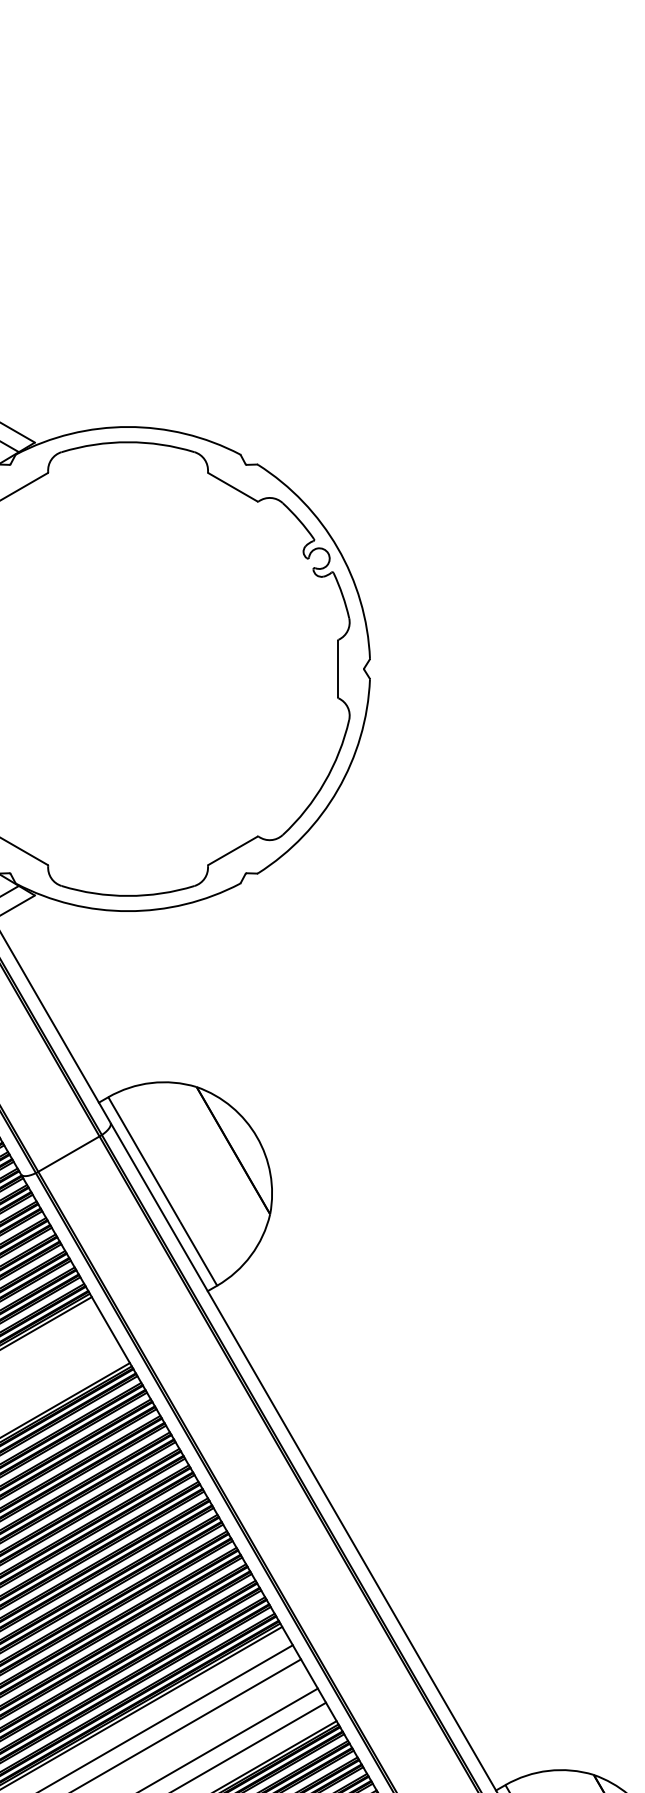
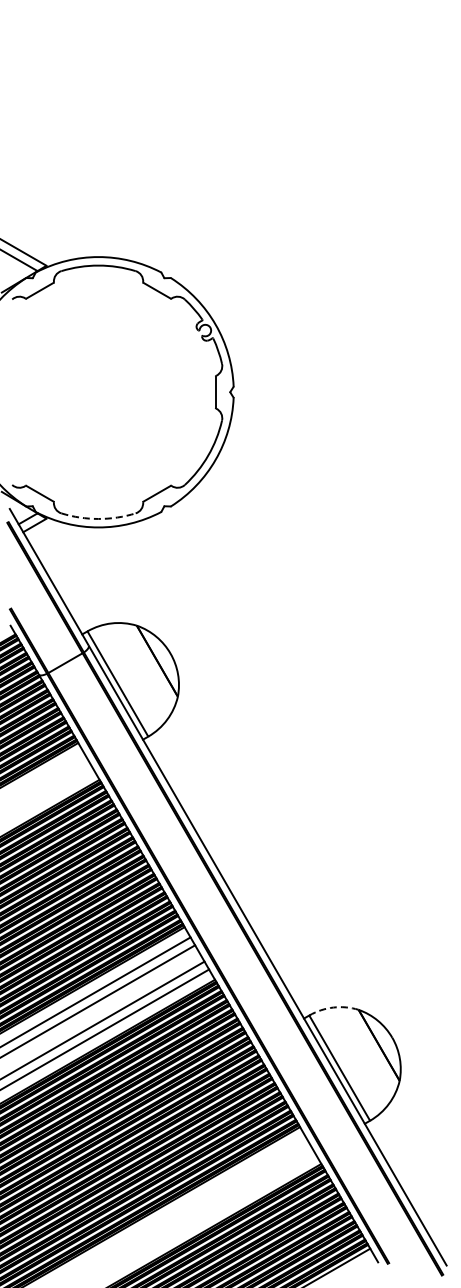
arc: (127, 895) -> (98, 518), solid -> dashed
arc: (548, 1770) -> (333, 1007), solid -> dashed

